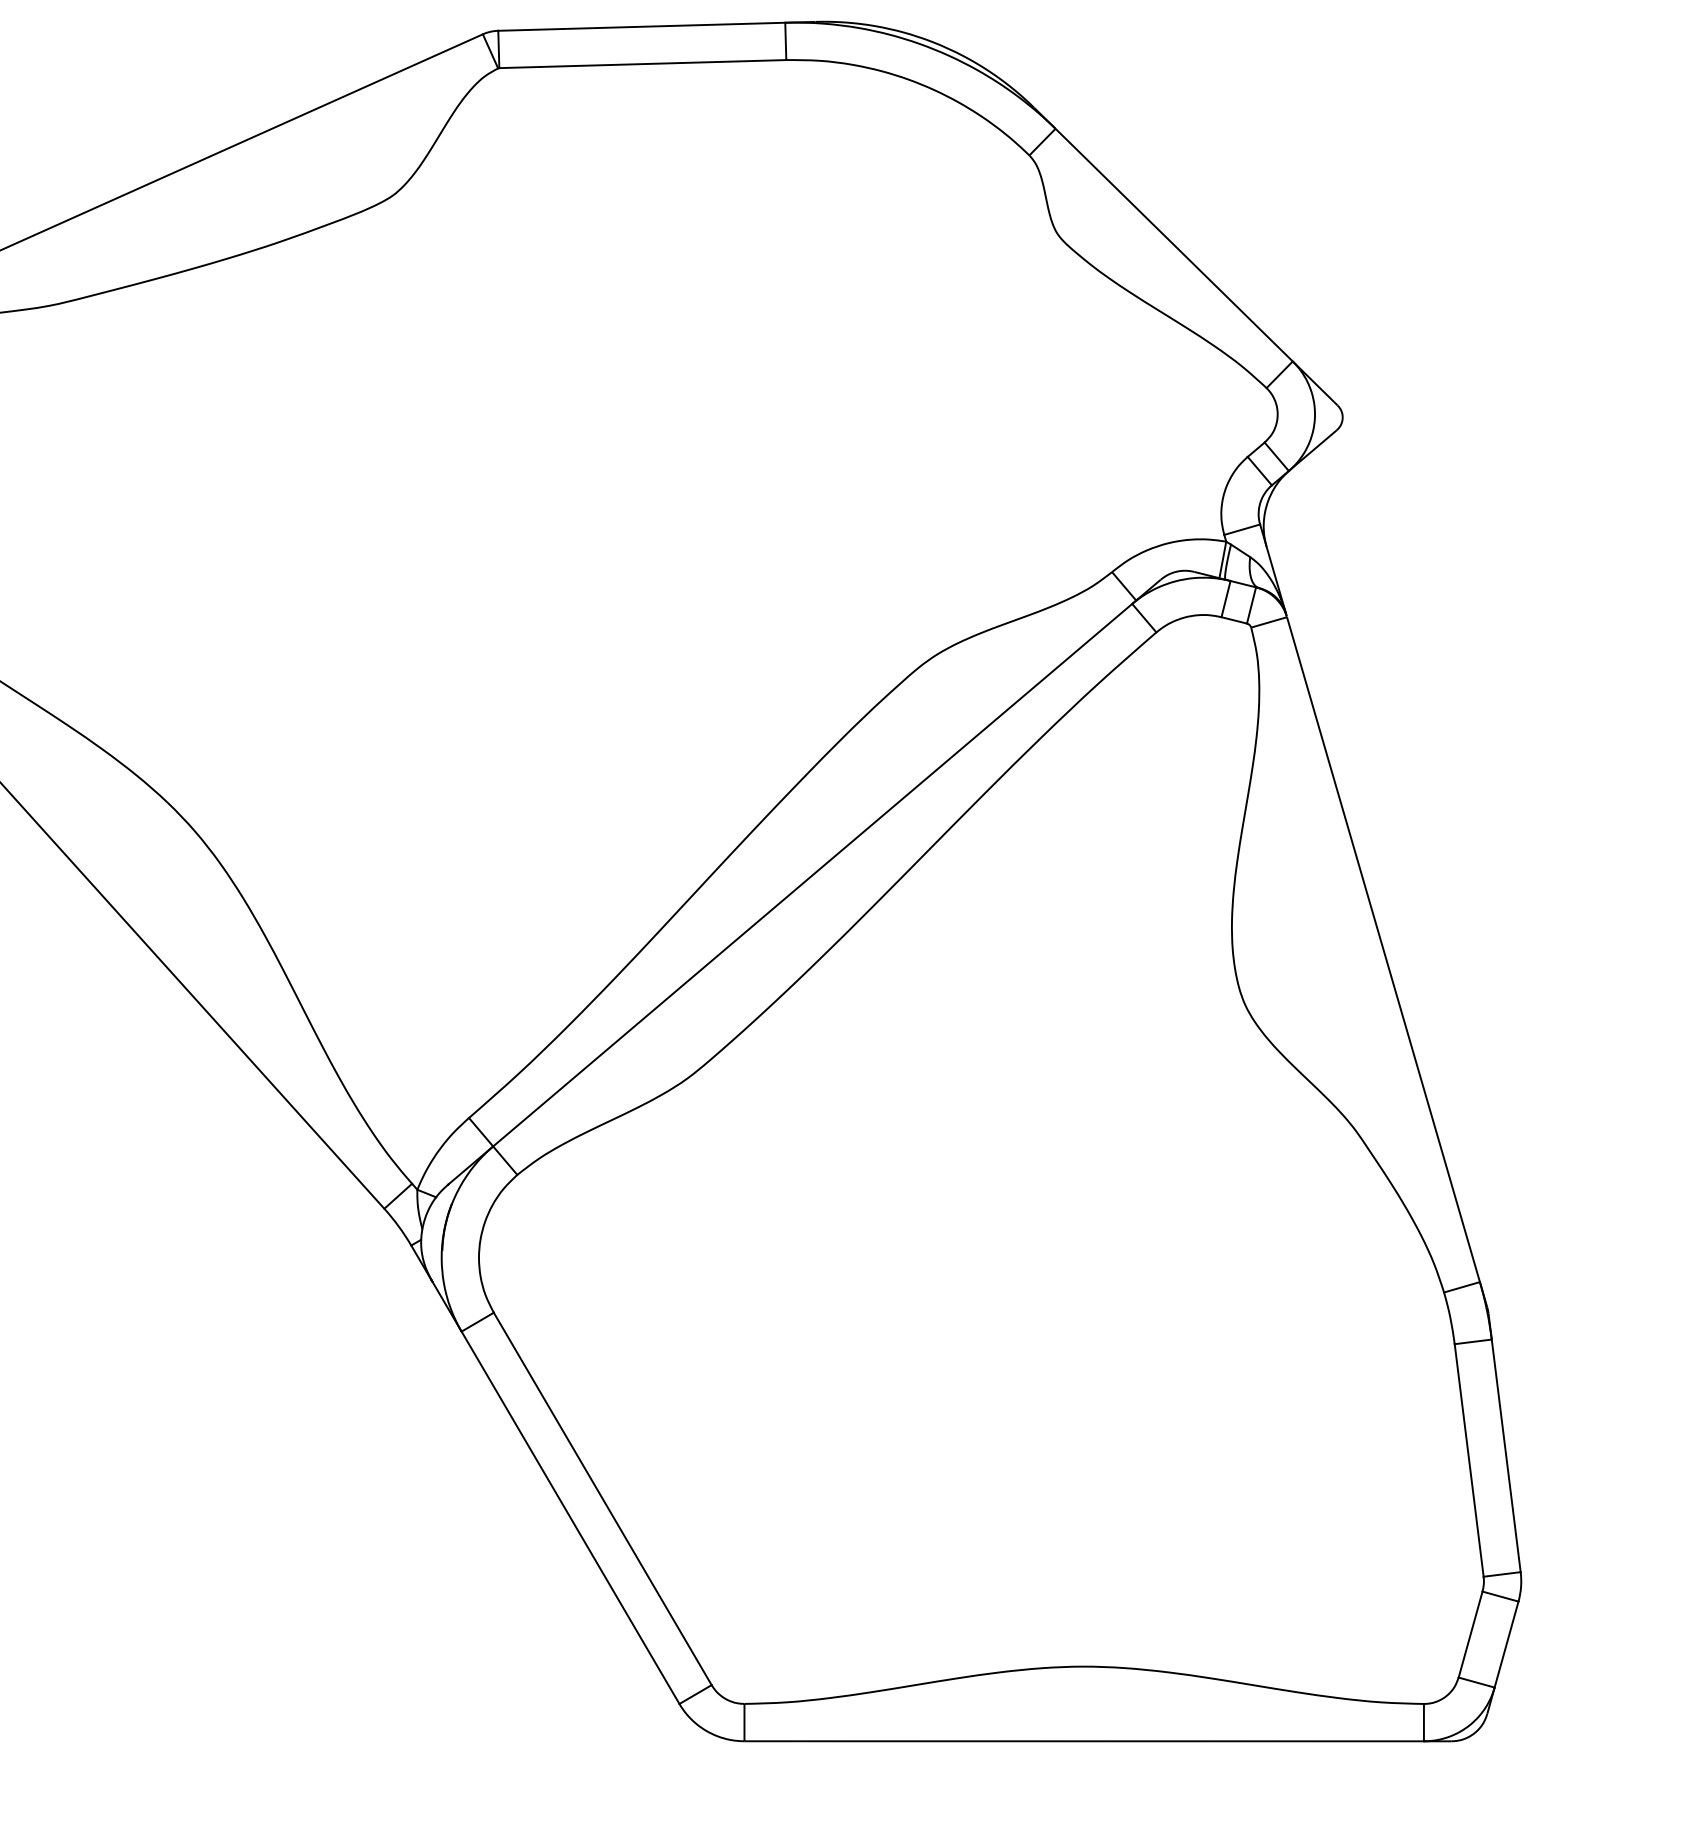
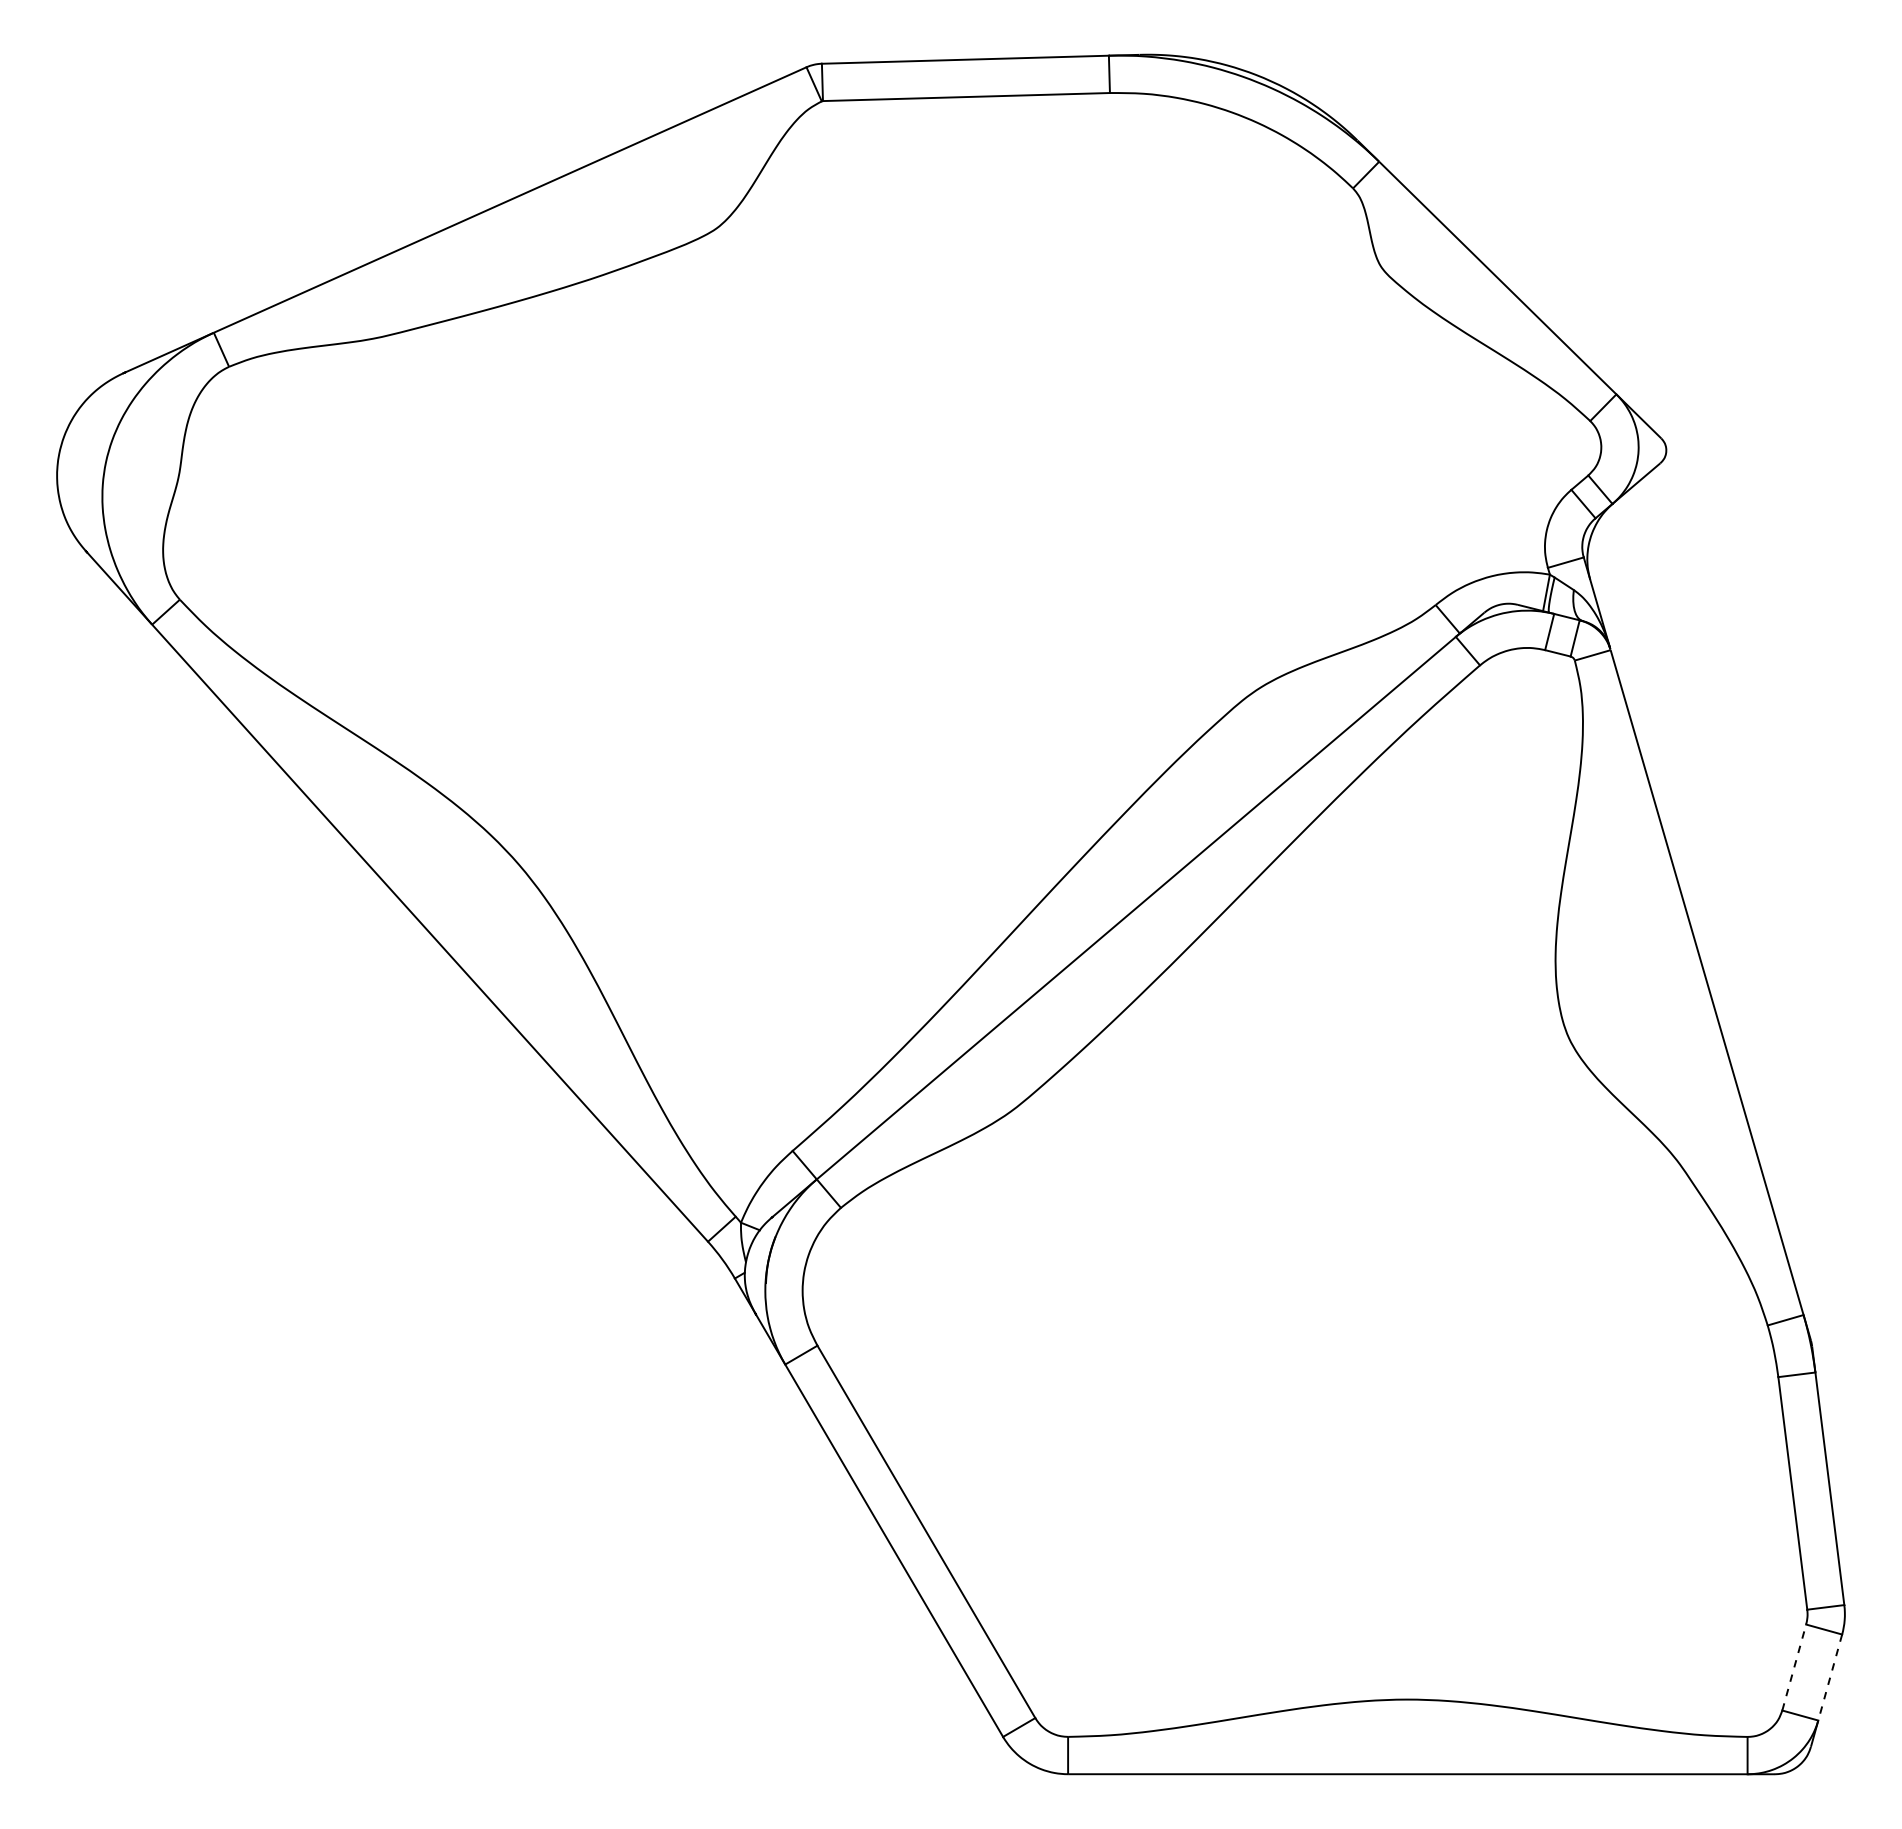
line: (1470, 1634) -> (1794, 1667), solid -> dashed
line: (1506, 1644) -> (1830, 1677), solid -> dashed

